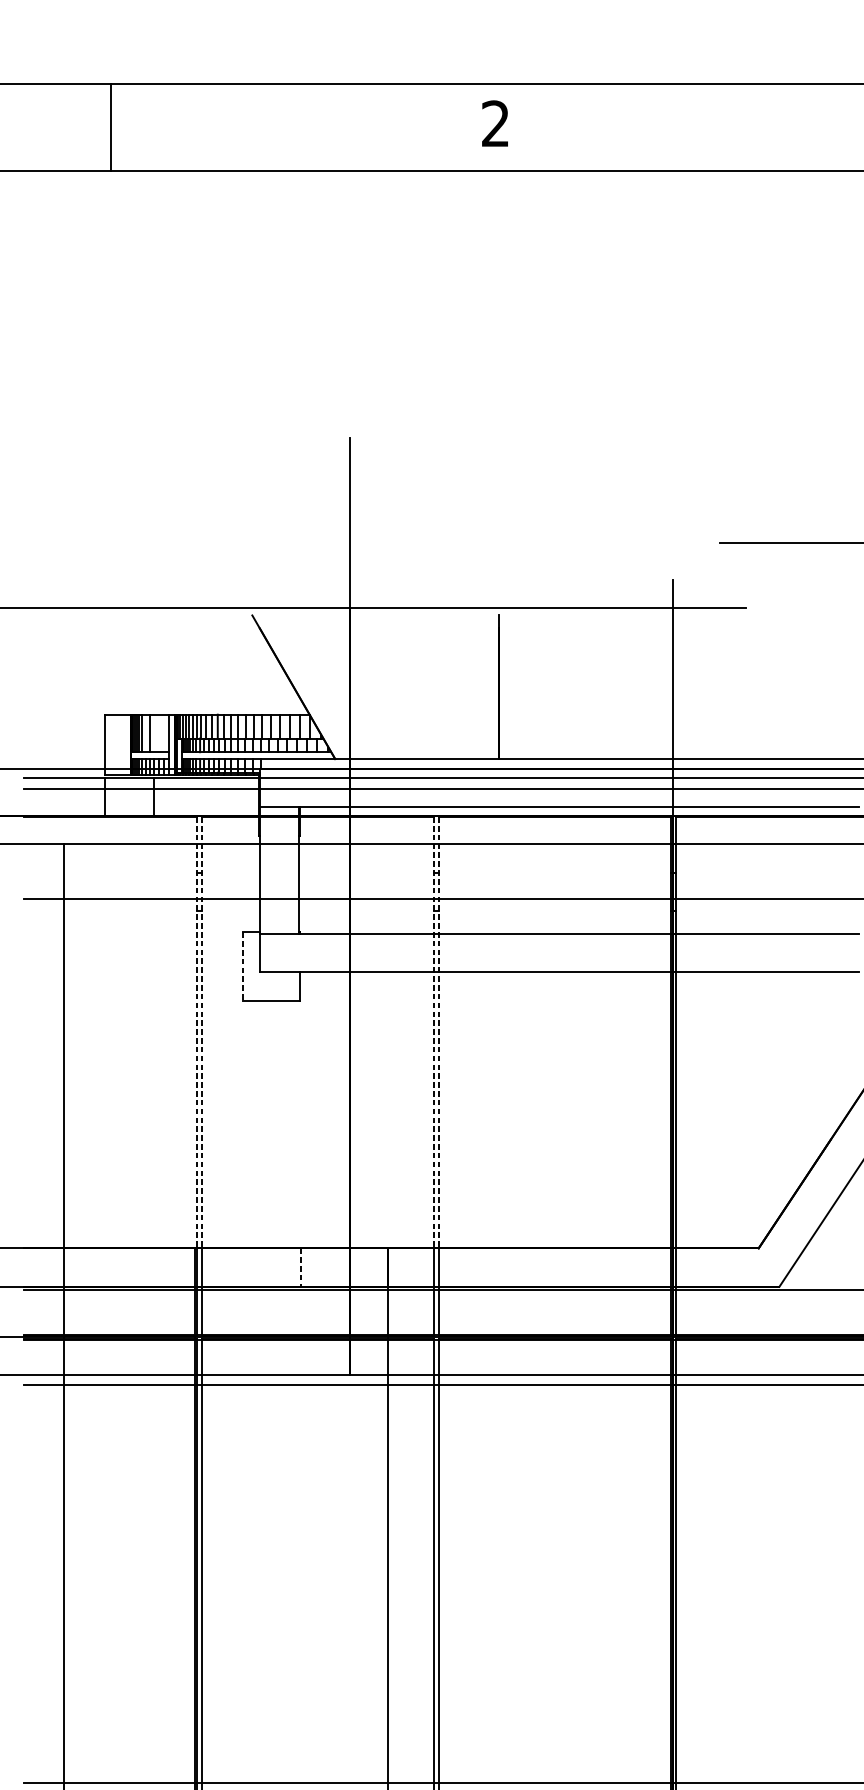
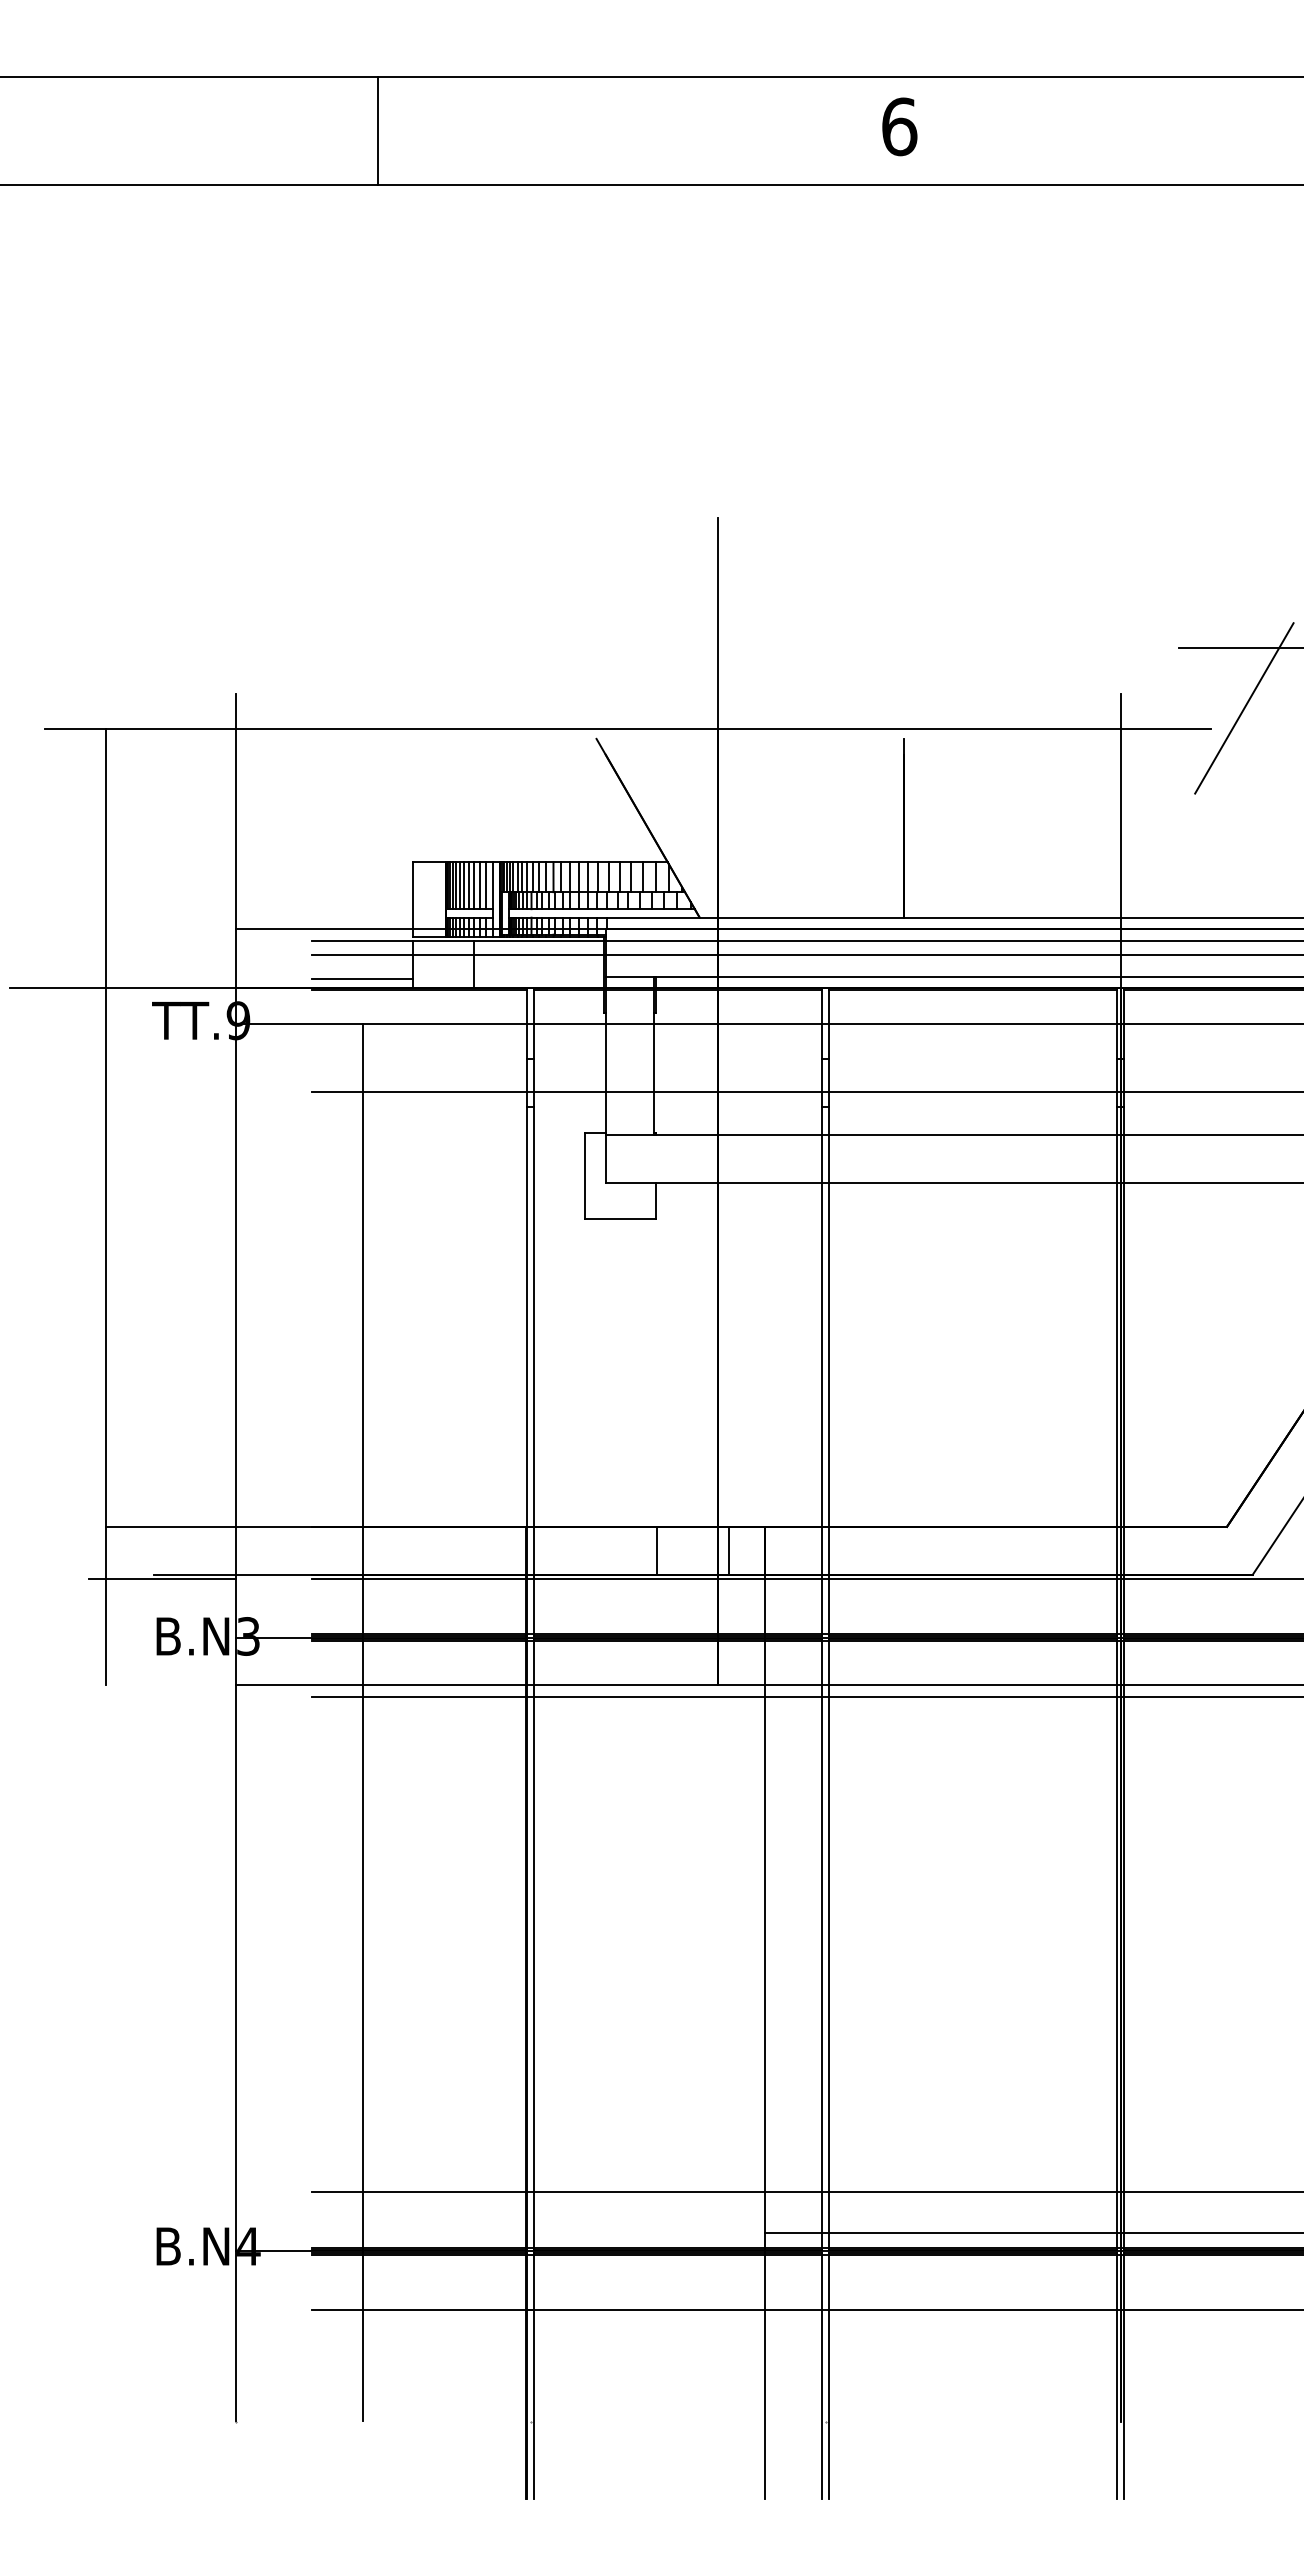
text: (495, 123) -> (899, 126), 2 -> 6
line: (110, 127) -> (378, 131), moved
line: (772, 591) -> (1244, 708), added
line: (145, 733) -> (463, 885), added
line: (153, 733) -> (473, 885), added
line: (158, 733) -> (479, 885), added
line: (163, 733) -> (486, 885), added
line: (63, 808) -> (361, 979), added
line: (243, 966) -> (585, 1176), dashed -> solid
line: (196, 1032) -> (527, 1258), dashed -> solid
line: (202, 1032) -> (534, 1258), dashed -> solid
line: (433, 1032) -> (822, 1258), dashed -> solid
line: (439, 1032) -> (829, 1258), dashed -> solid
line: (301, 1267) -> (657, 1550), dashed -> solid
line: (359, 1267) -> (729, 1550), added

